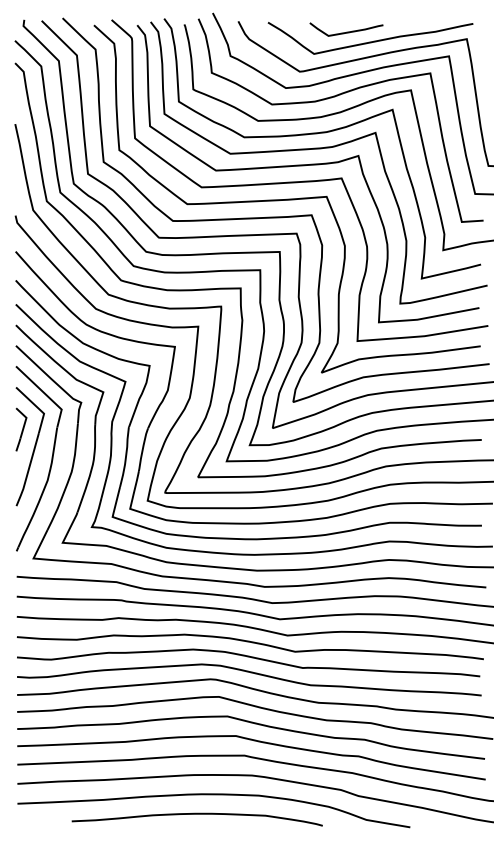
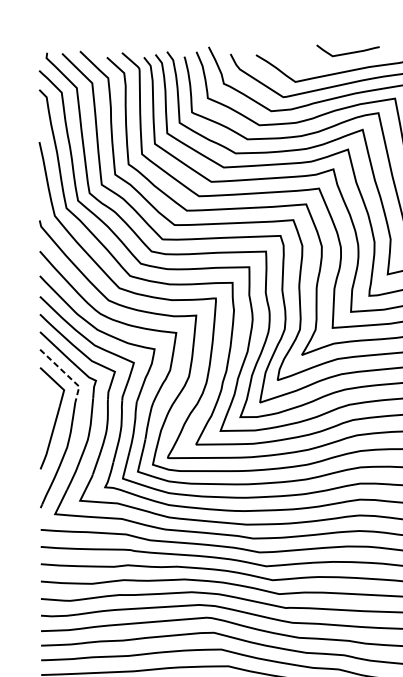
curve: (346, 31) -> (348, 52), moved
line: (46, 395) -> (66, 374), solid -> dashed
part: (21, 429) -> (44, 403), removed

